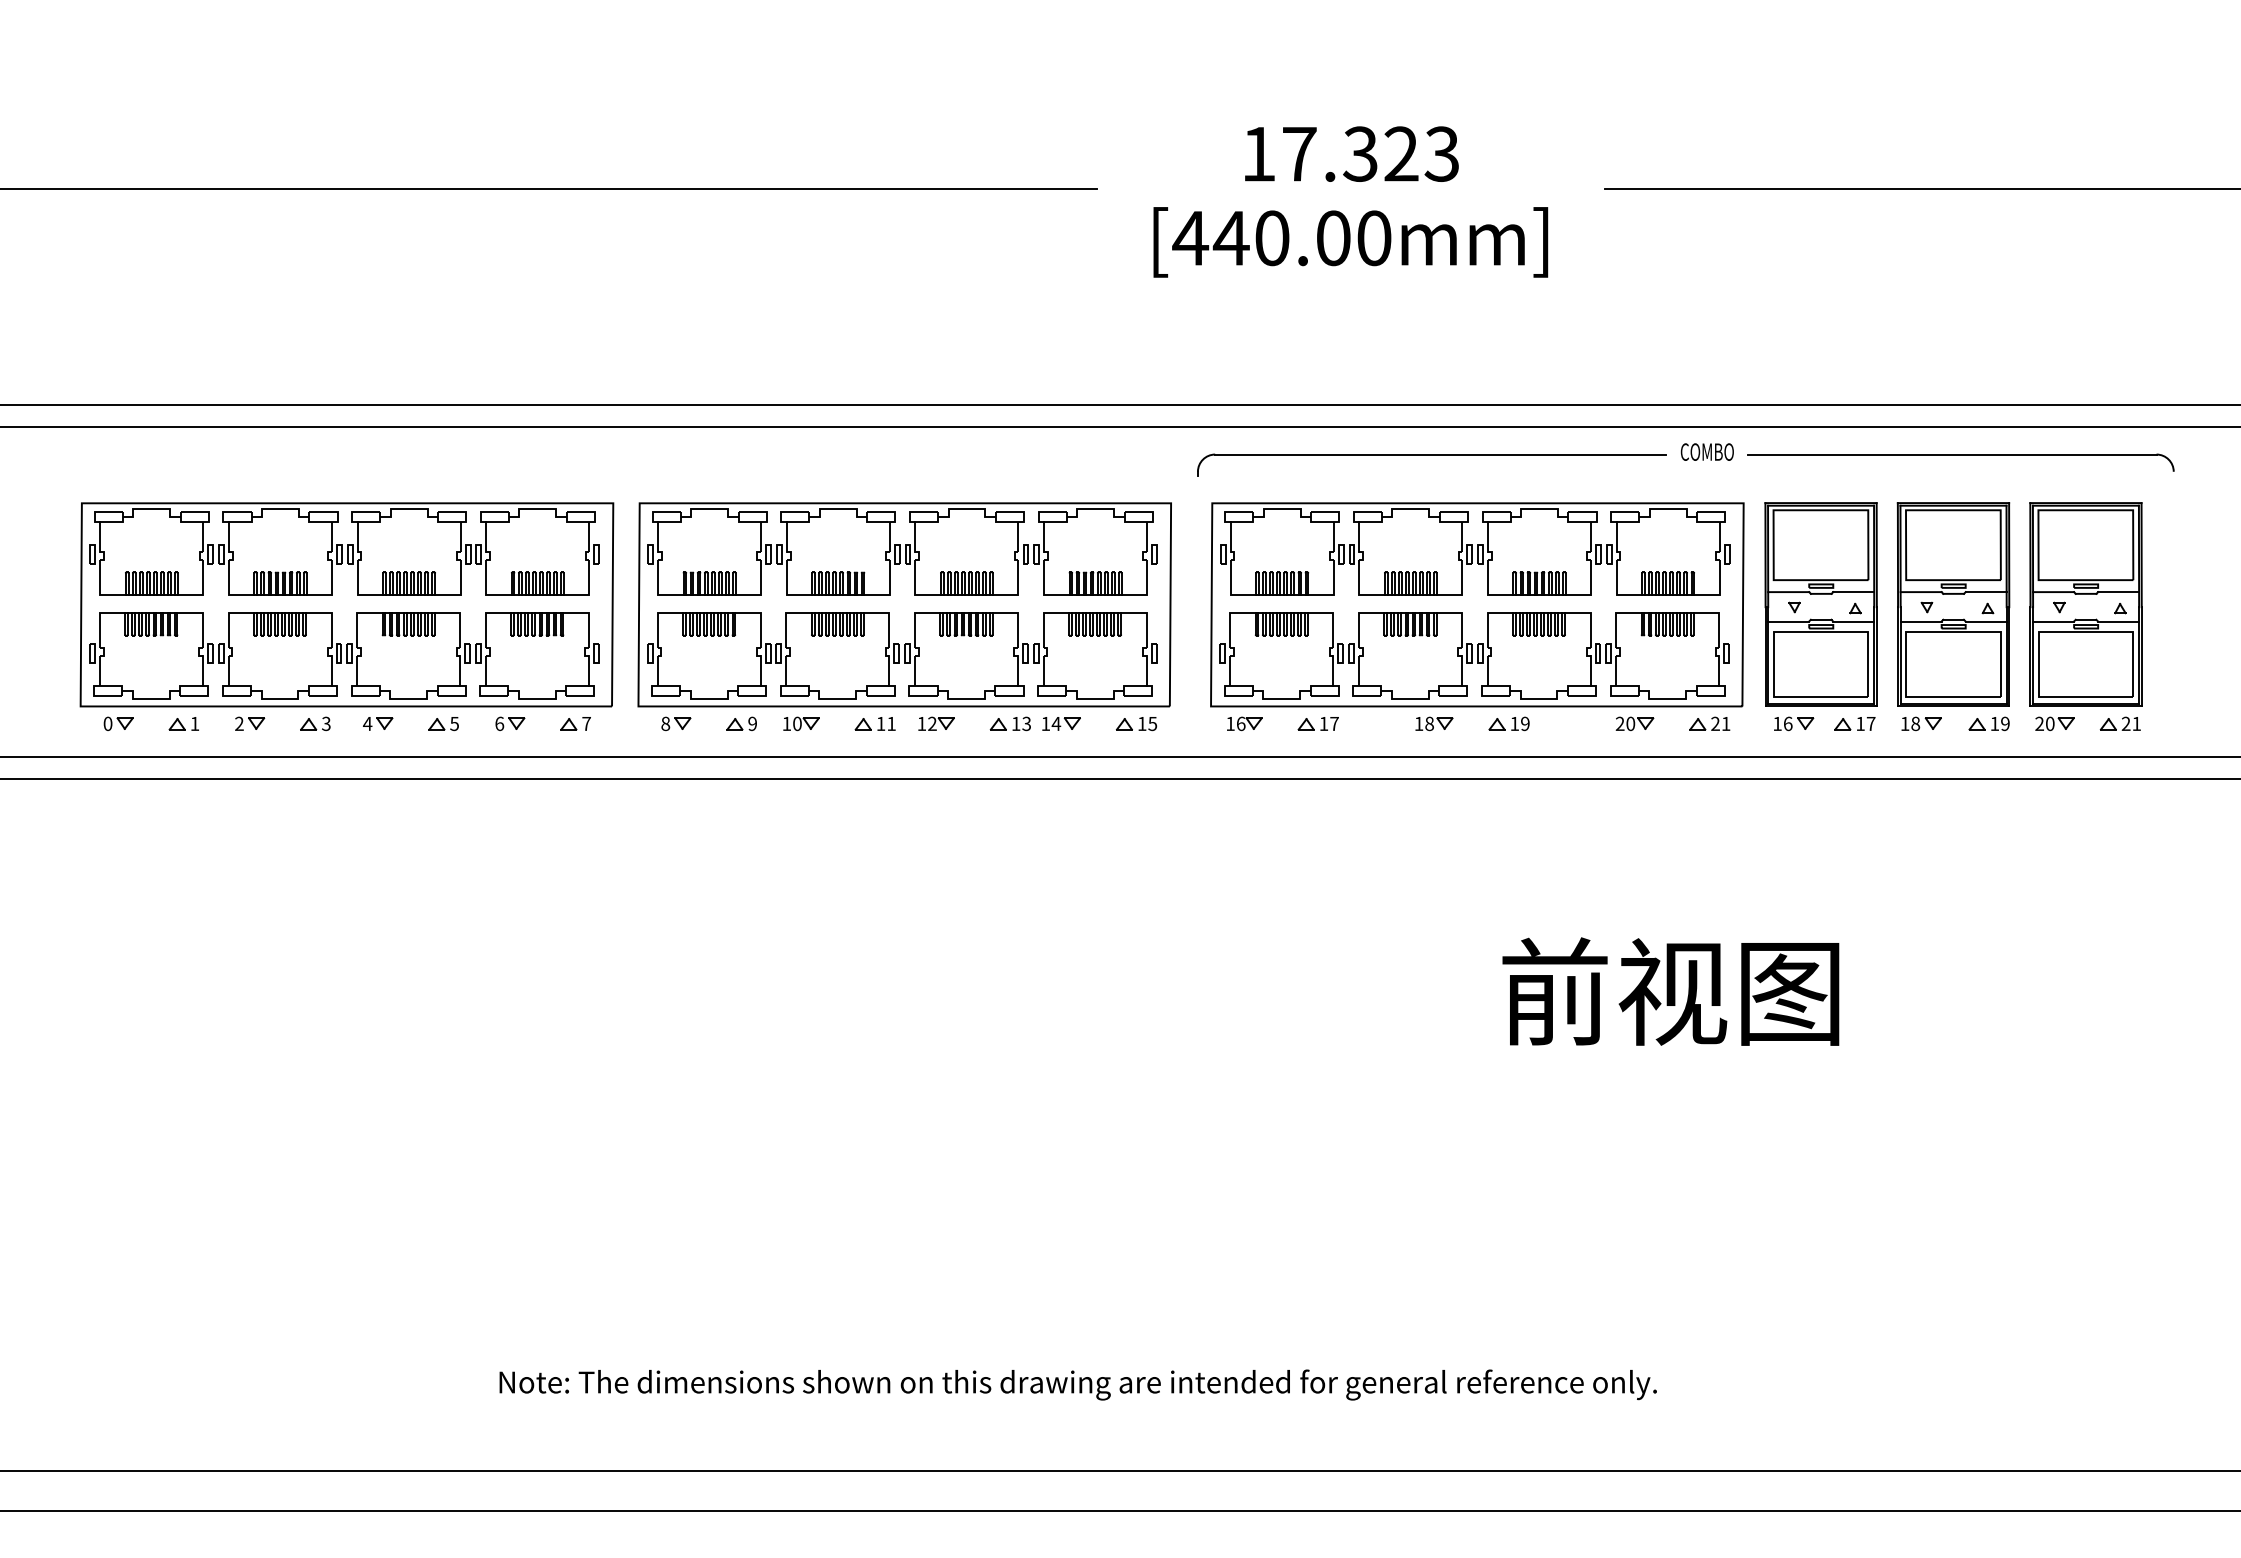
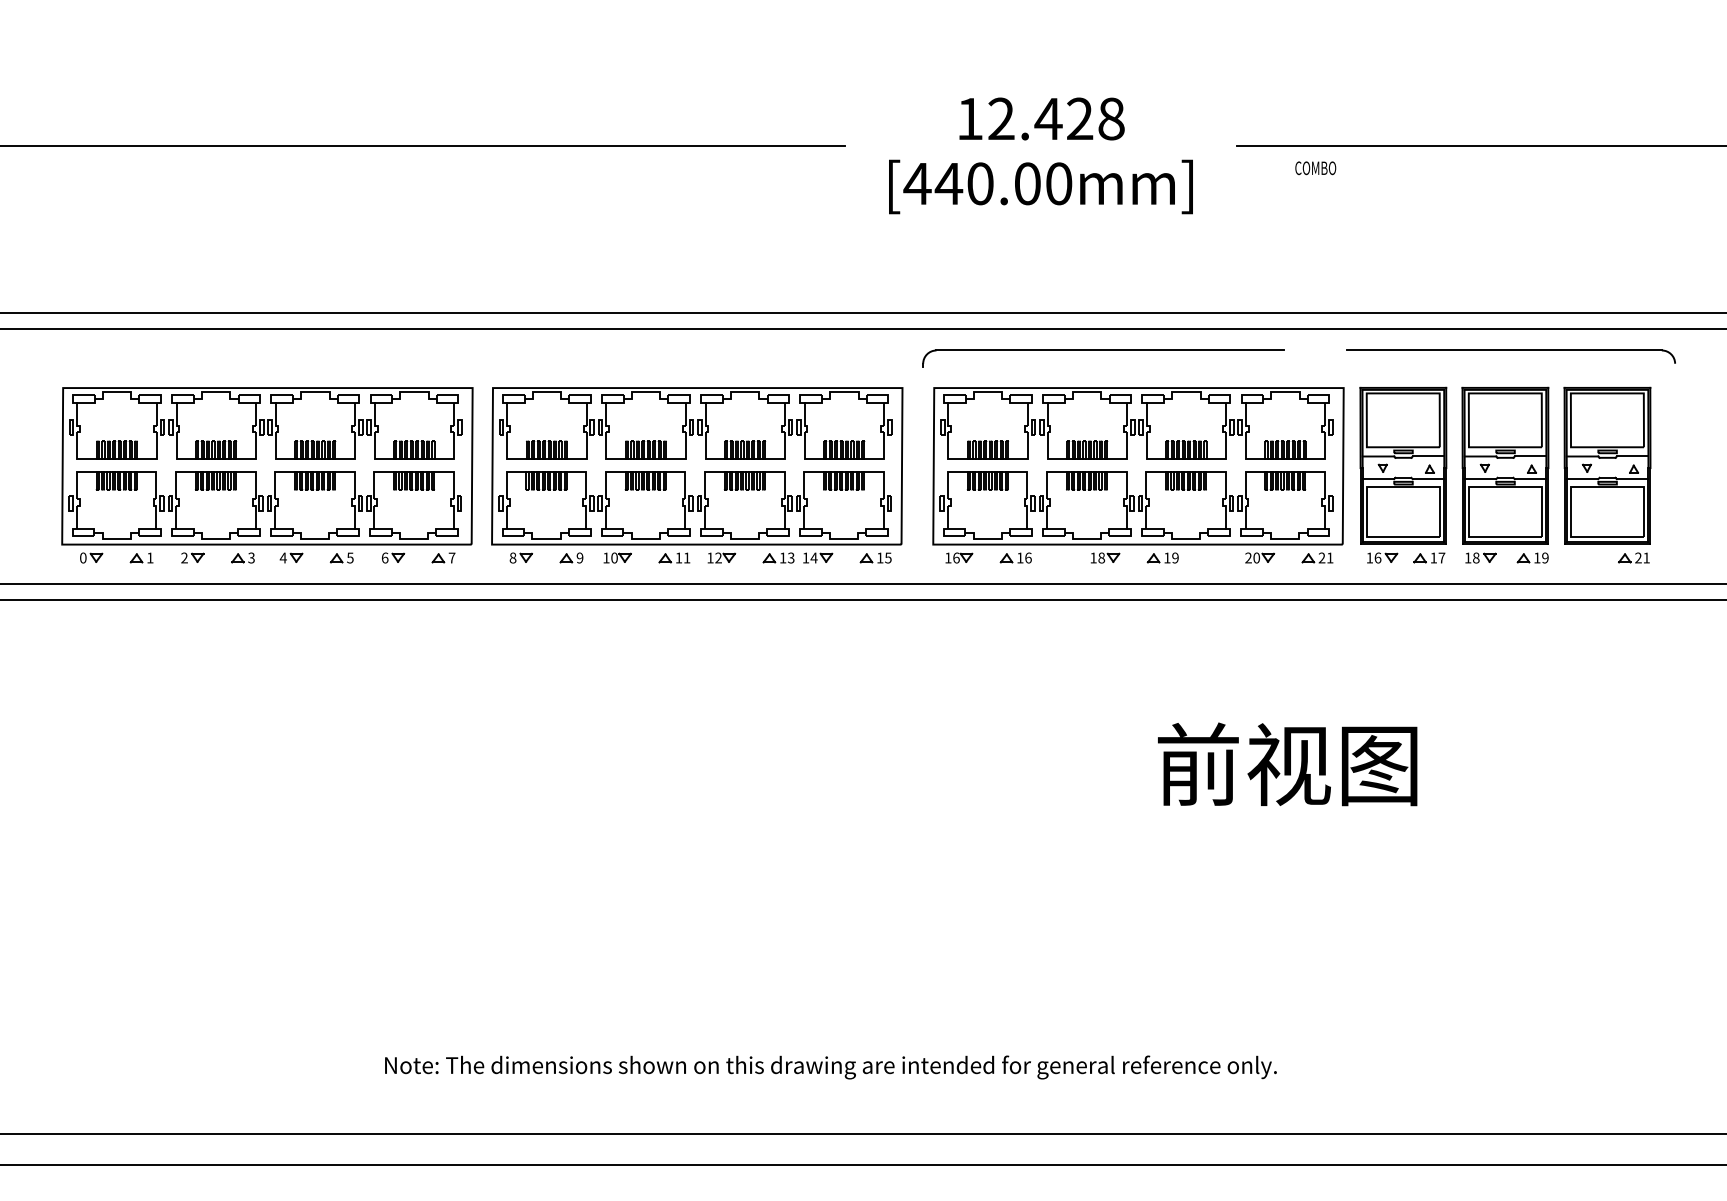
text: (1370, 153) -> (1056, 118), 17.323 -> 12.428
text: (1706, 451) -> (1315, 167), moved
text: (1334, 723) -> (1028, 557), 17 -> 16
part: (2054, 723) -> (1583, 557), removed

